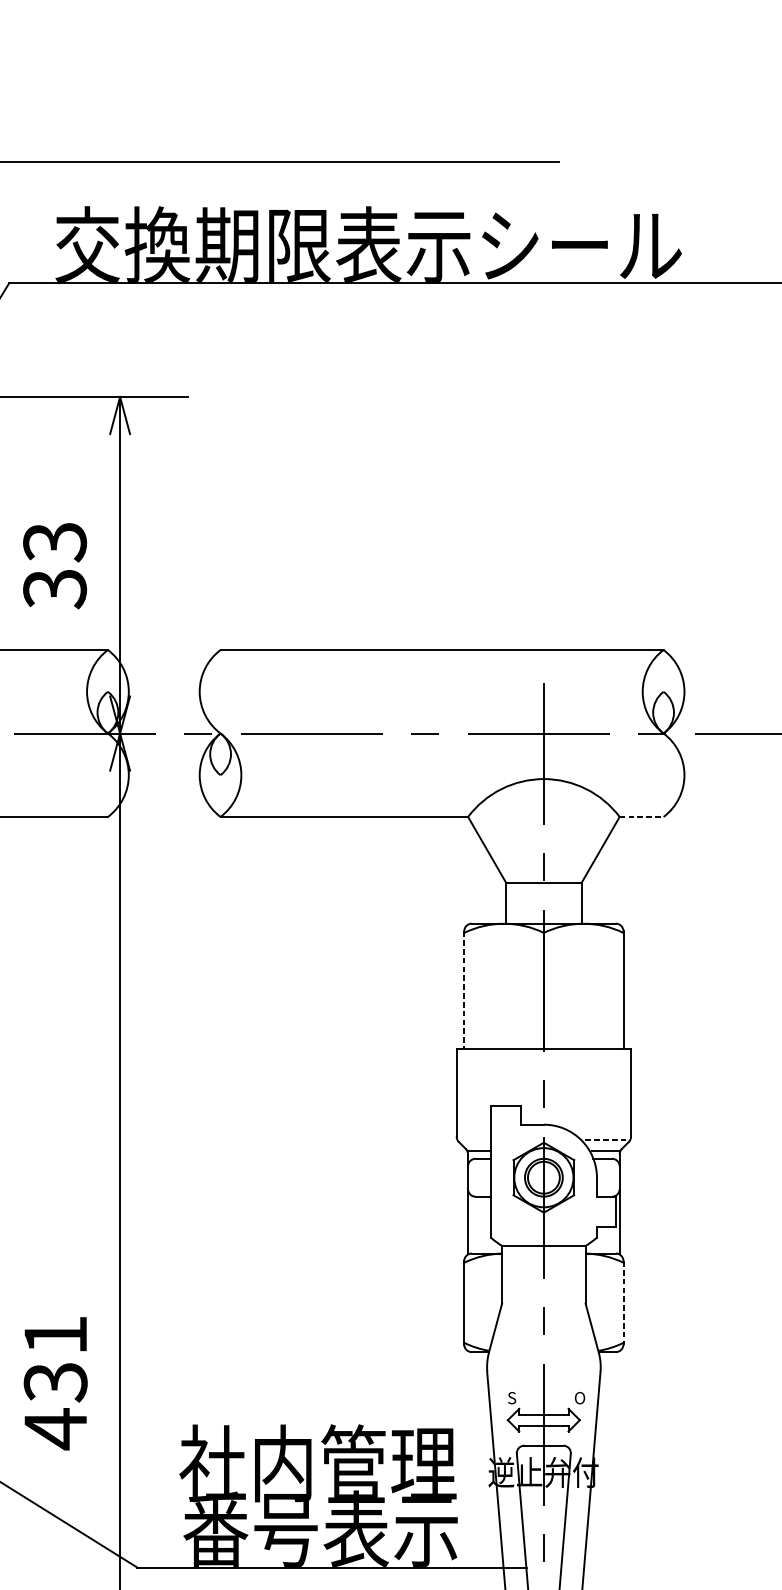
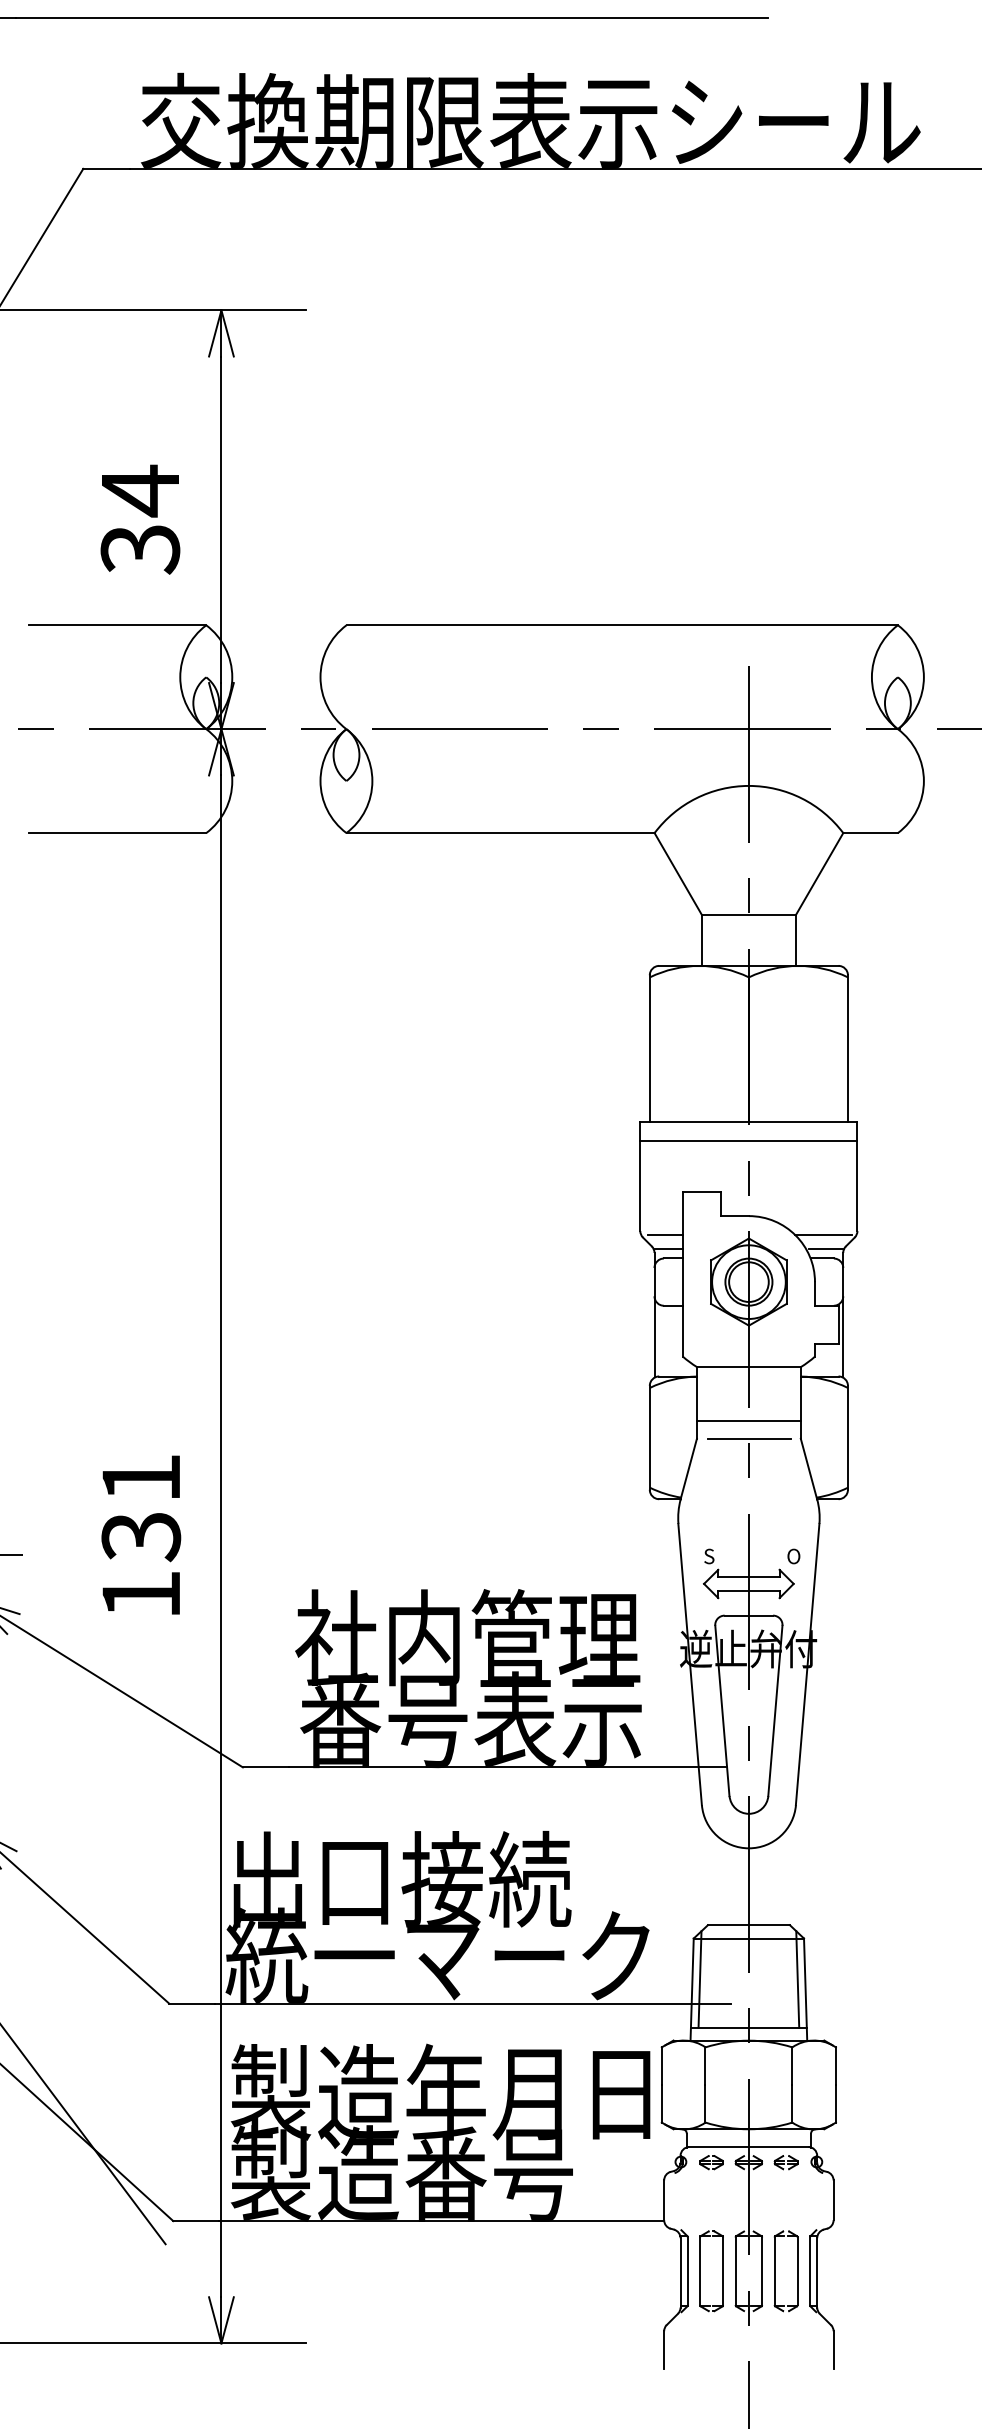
text: (55, 541) -> (140, 490), 33 -> 34
line: (642, 817) -> (871, 833), dashed -> solid
line: (464, 990) -> (649, 1049), dashed -> solid
line: (543, 1063) -> (748, 1140), added
line: (476, 1139) -> (664, 1234), added
line: (603, 1139) -> (822, 1234), dashed -> solid
line: (543, 1288) -> (748, 1420), added
line: (623, 1302) -> (848, 1437), dashed -> solid
line: (543, 1303) -> (748, 1438), added
text: (55, 1428) -> (140, 1594), 431 -> 131

